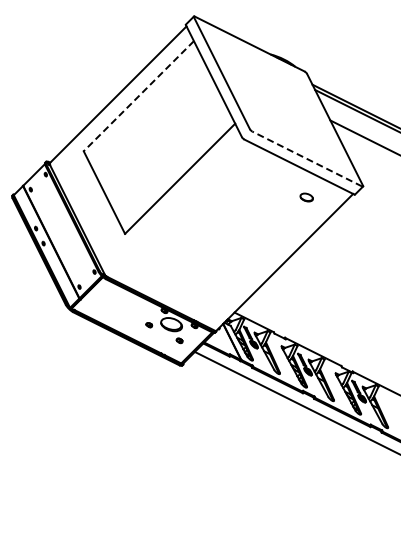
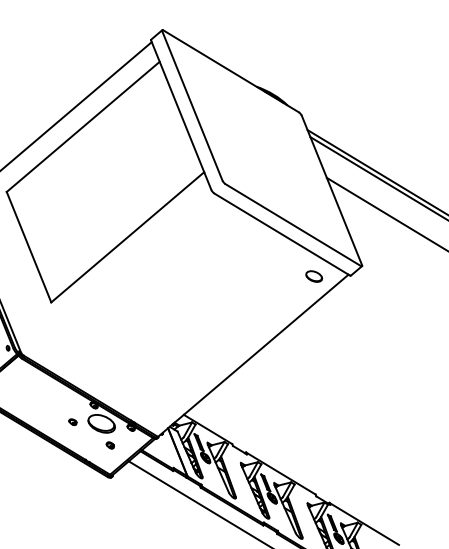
line: (138, 96) -> (82, 127), dashed -> solid
line: (306, 158) -> (292, 224), dashed -> solid
part: (306, 197) -> (313, 276), moved

